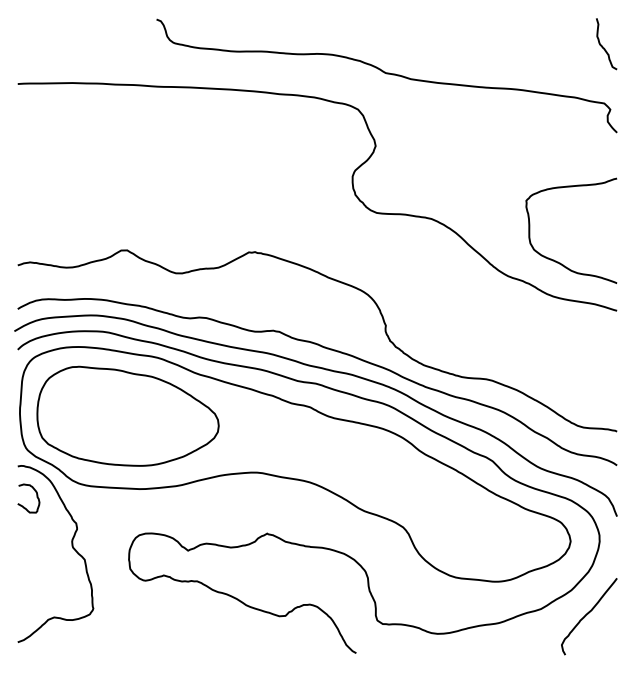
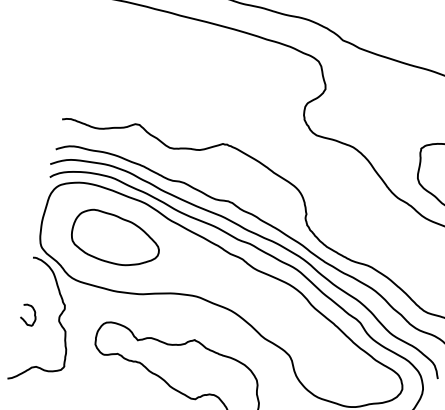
part: (127, 415) -> (115, 238), size x0.7
curve: (36, 497) -> (34, 315), moved

